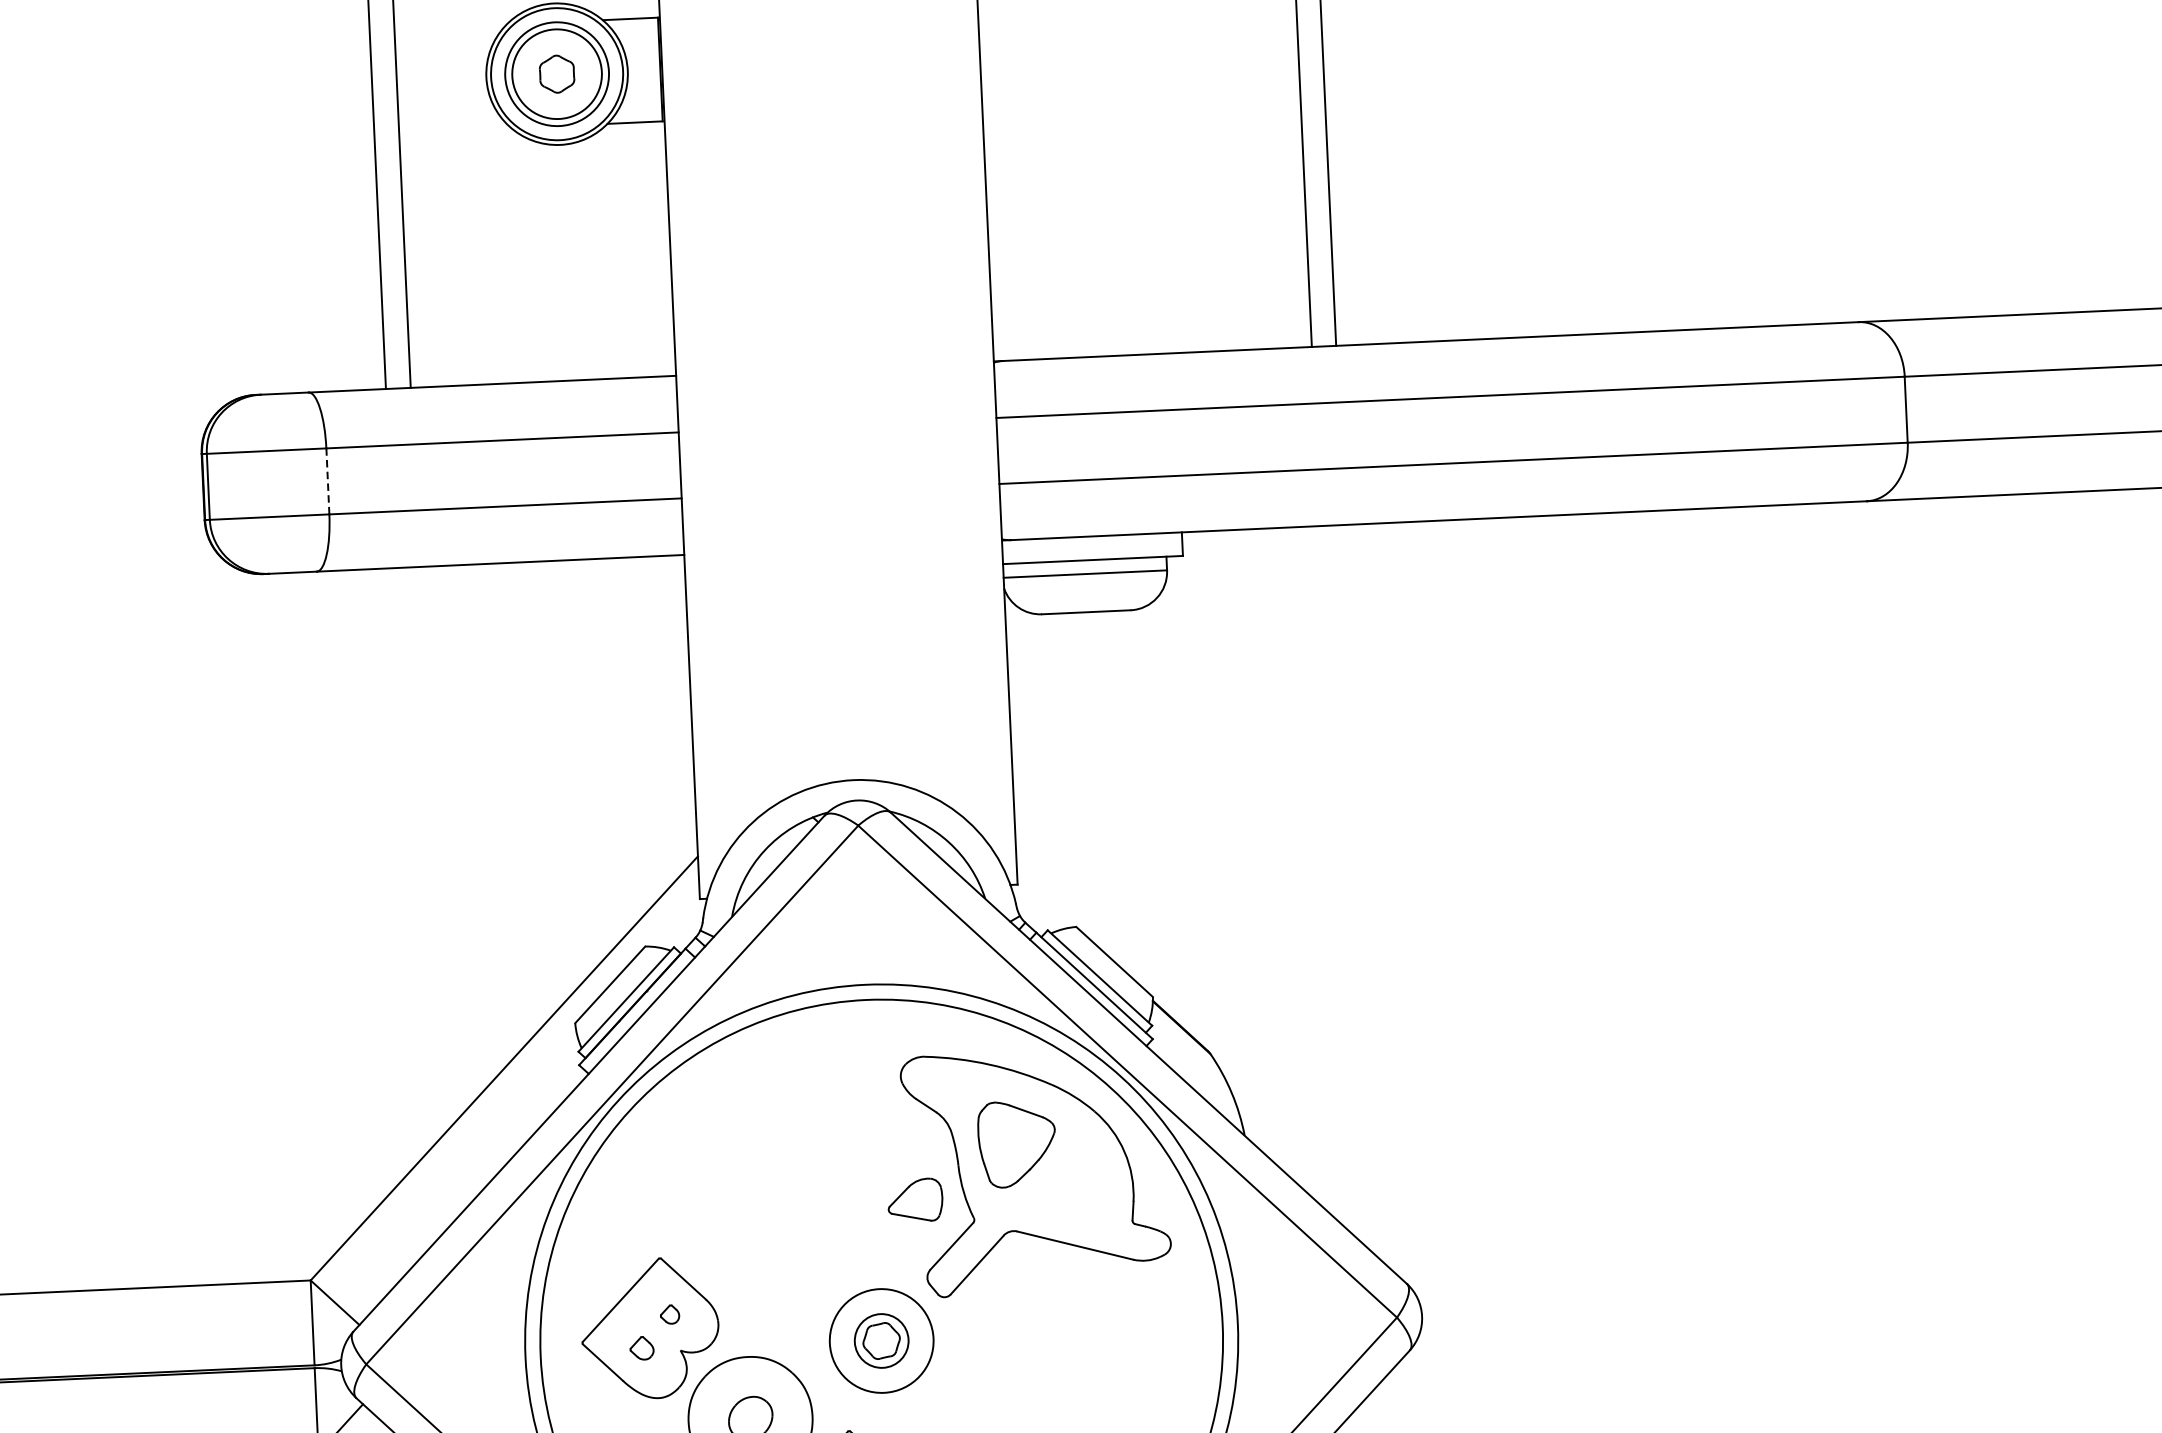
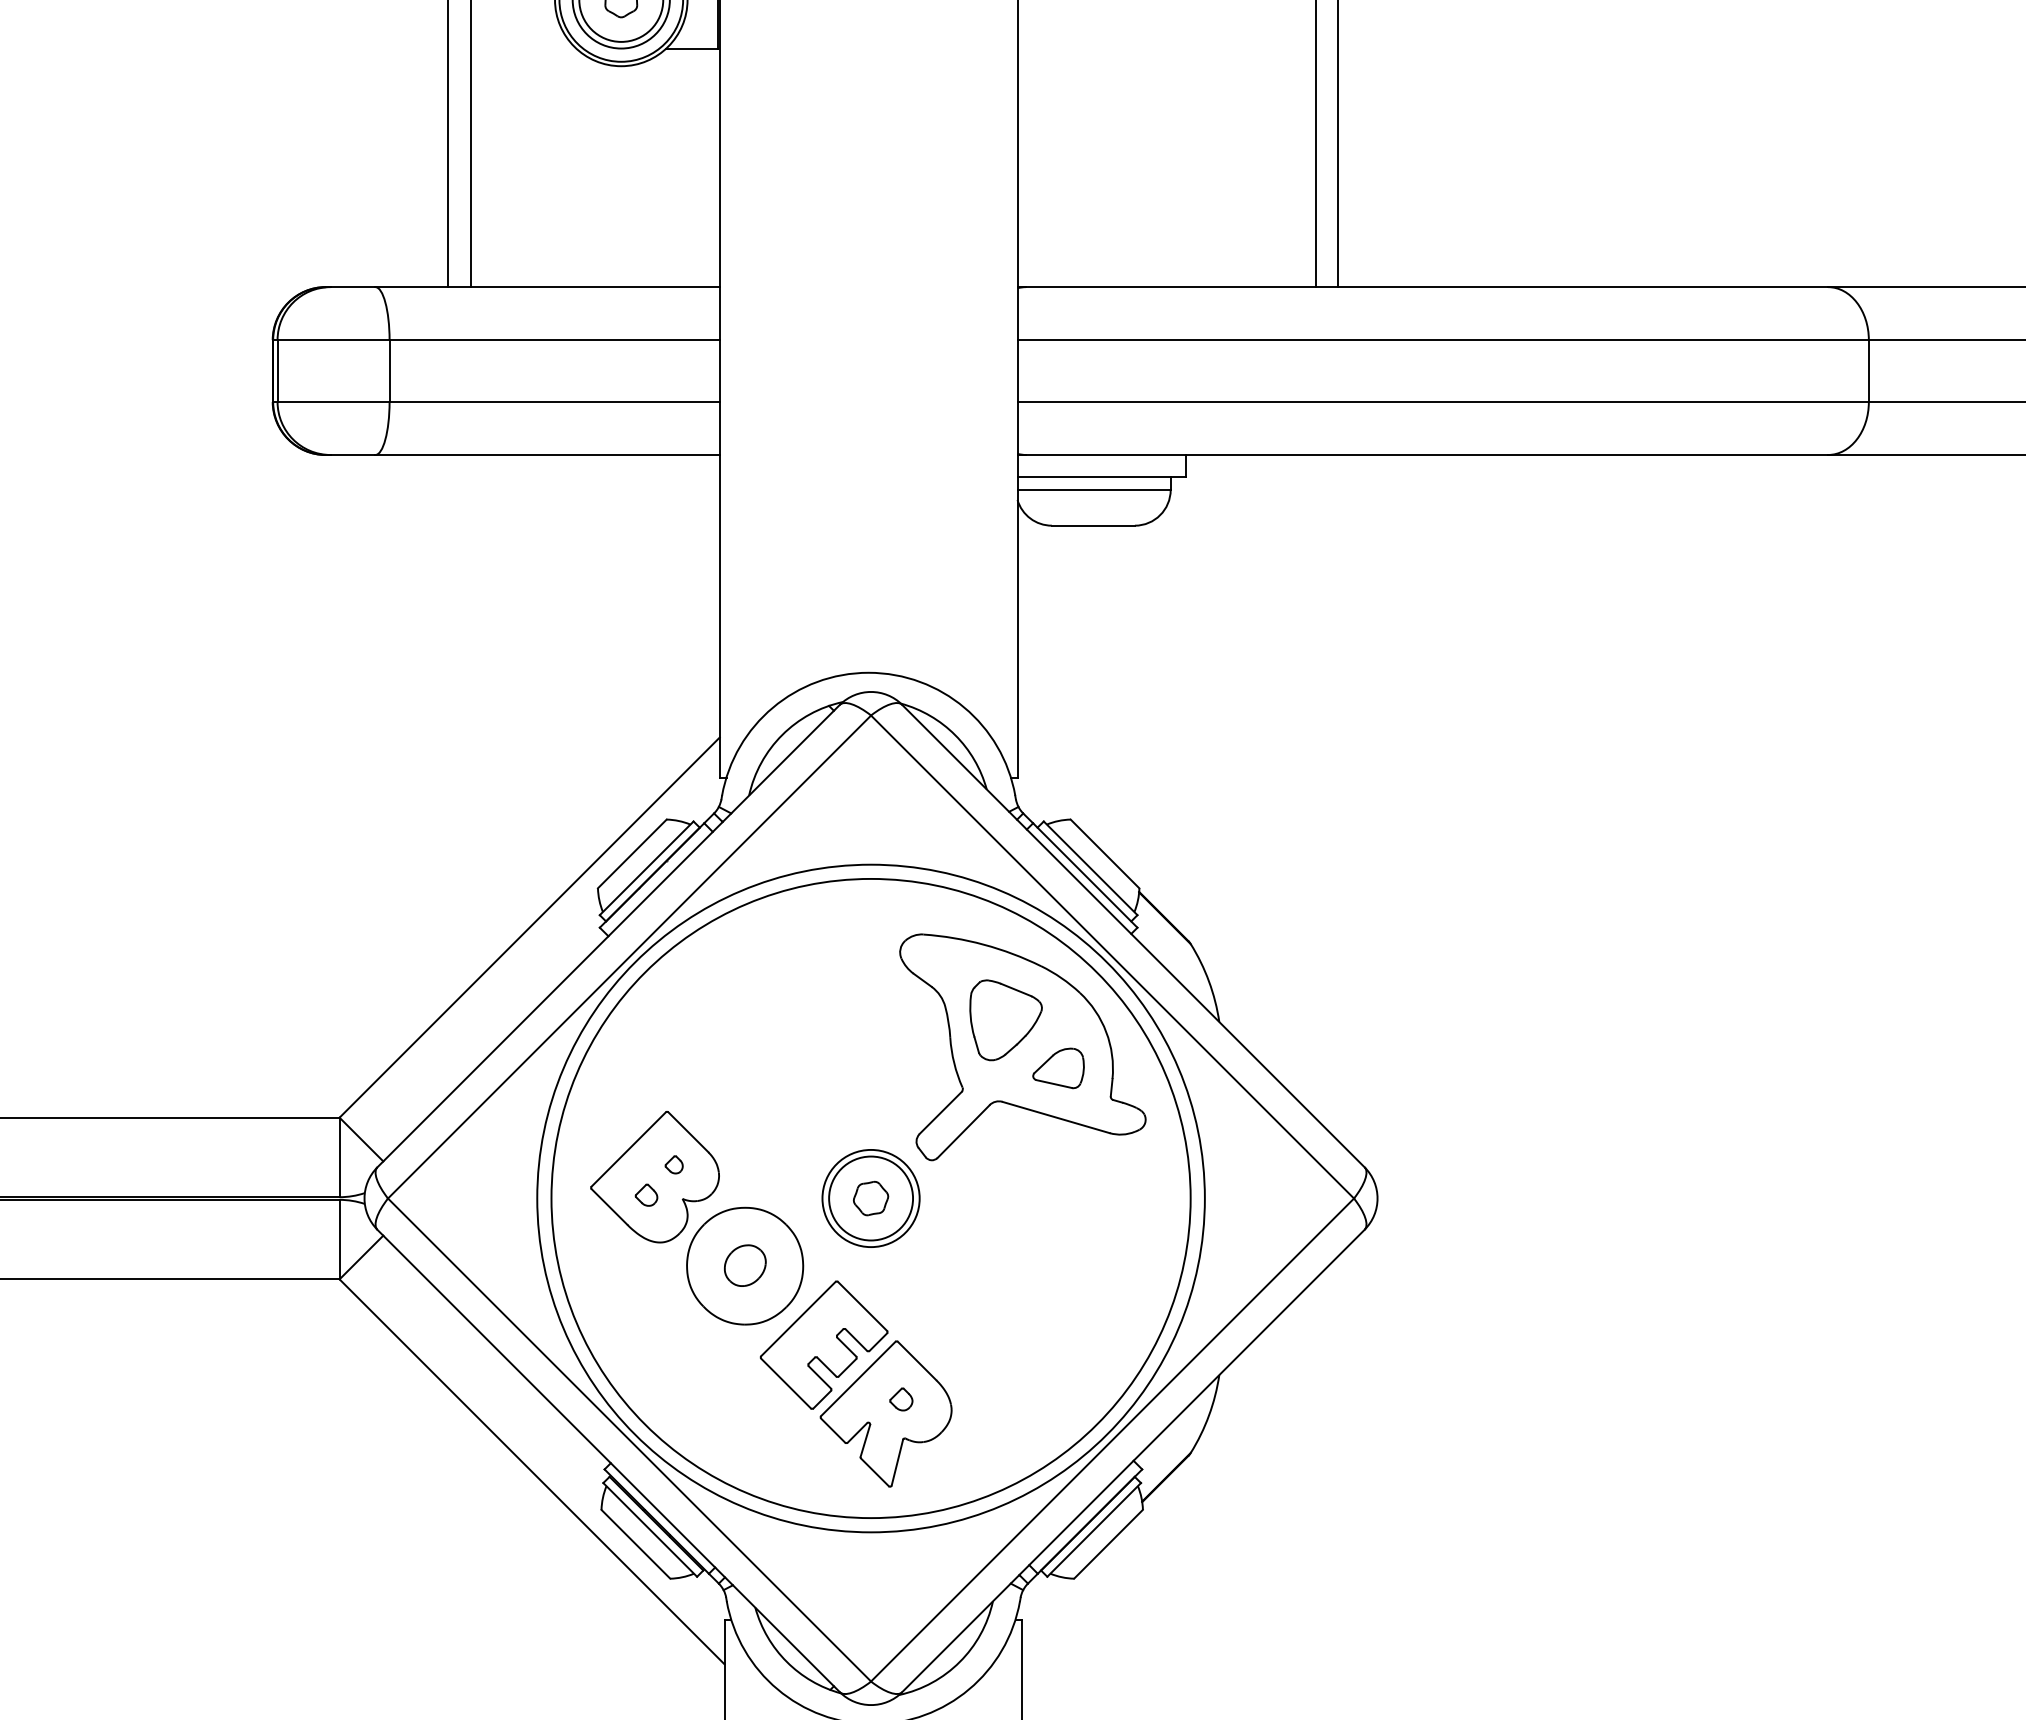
line: (327, 481) -> (389, 371), dashed -> solid
part: (915, 1200) -> (1058, 1068), moved
circle: (882, 1340) -> (871, 1198), size x1.67

